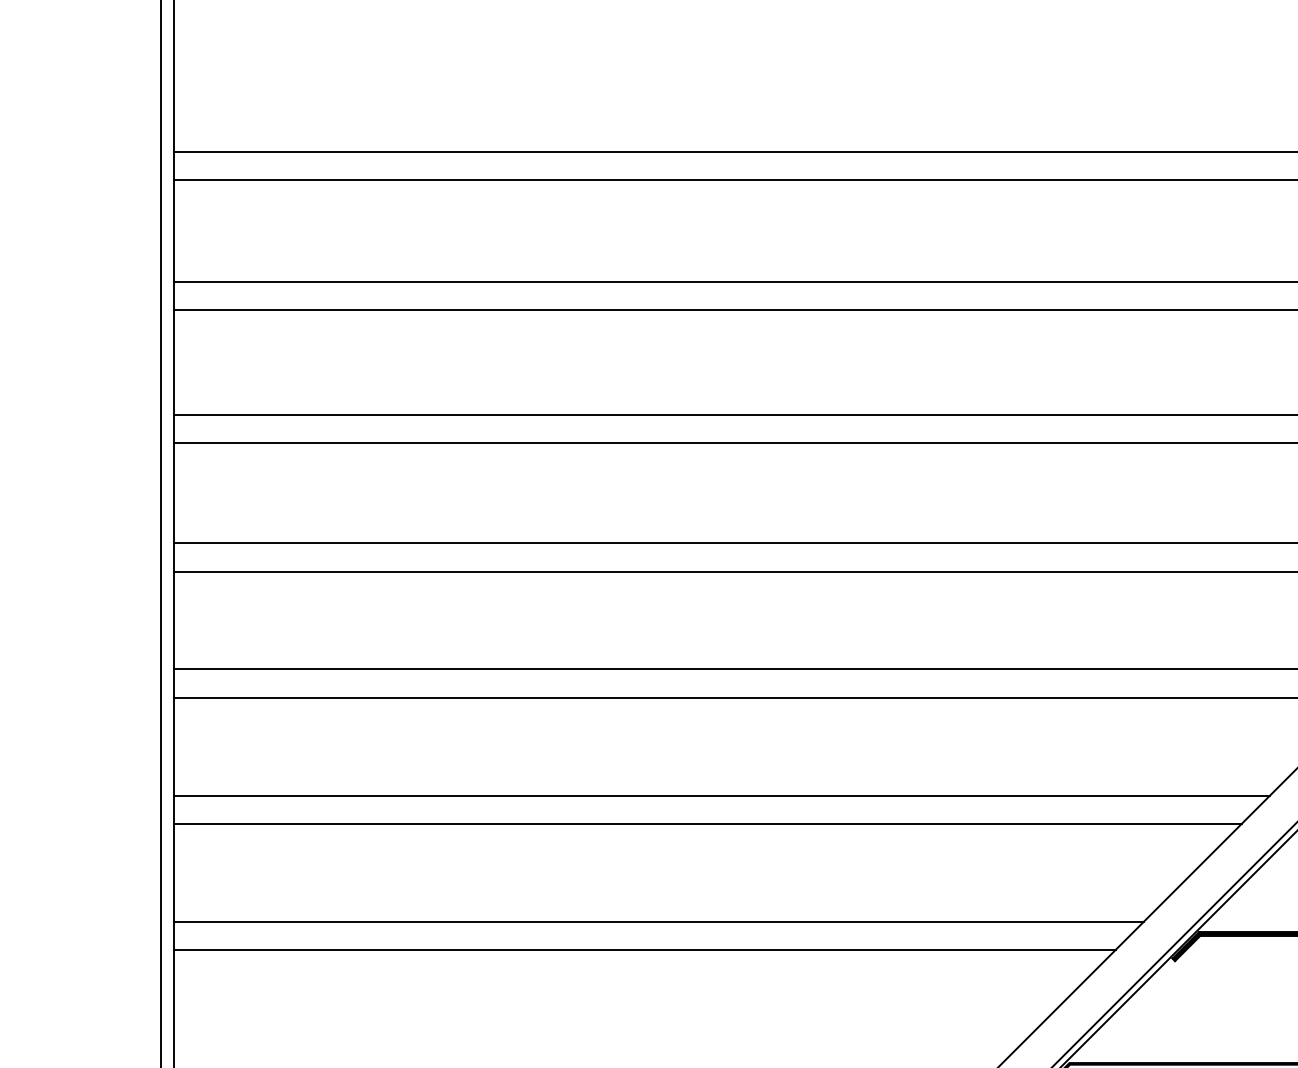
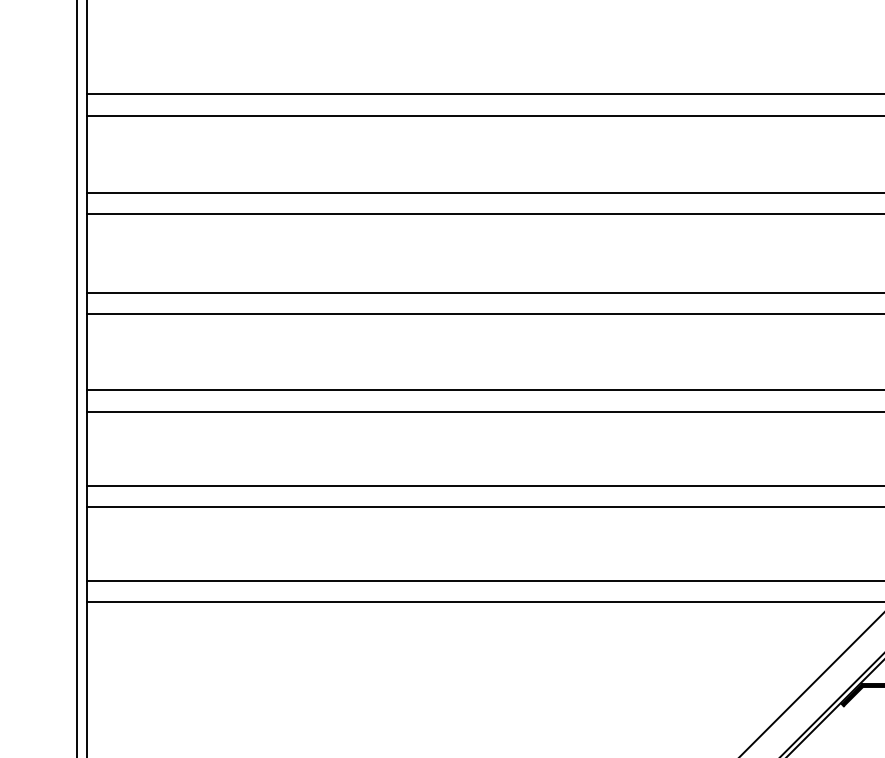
line: (658, 921) -> (453, 676), removed
line: (644, 949) -> (442, 697), removed

